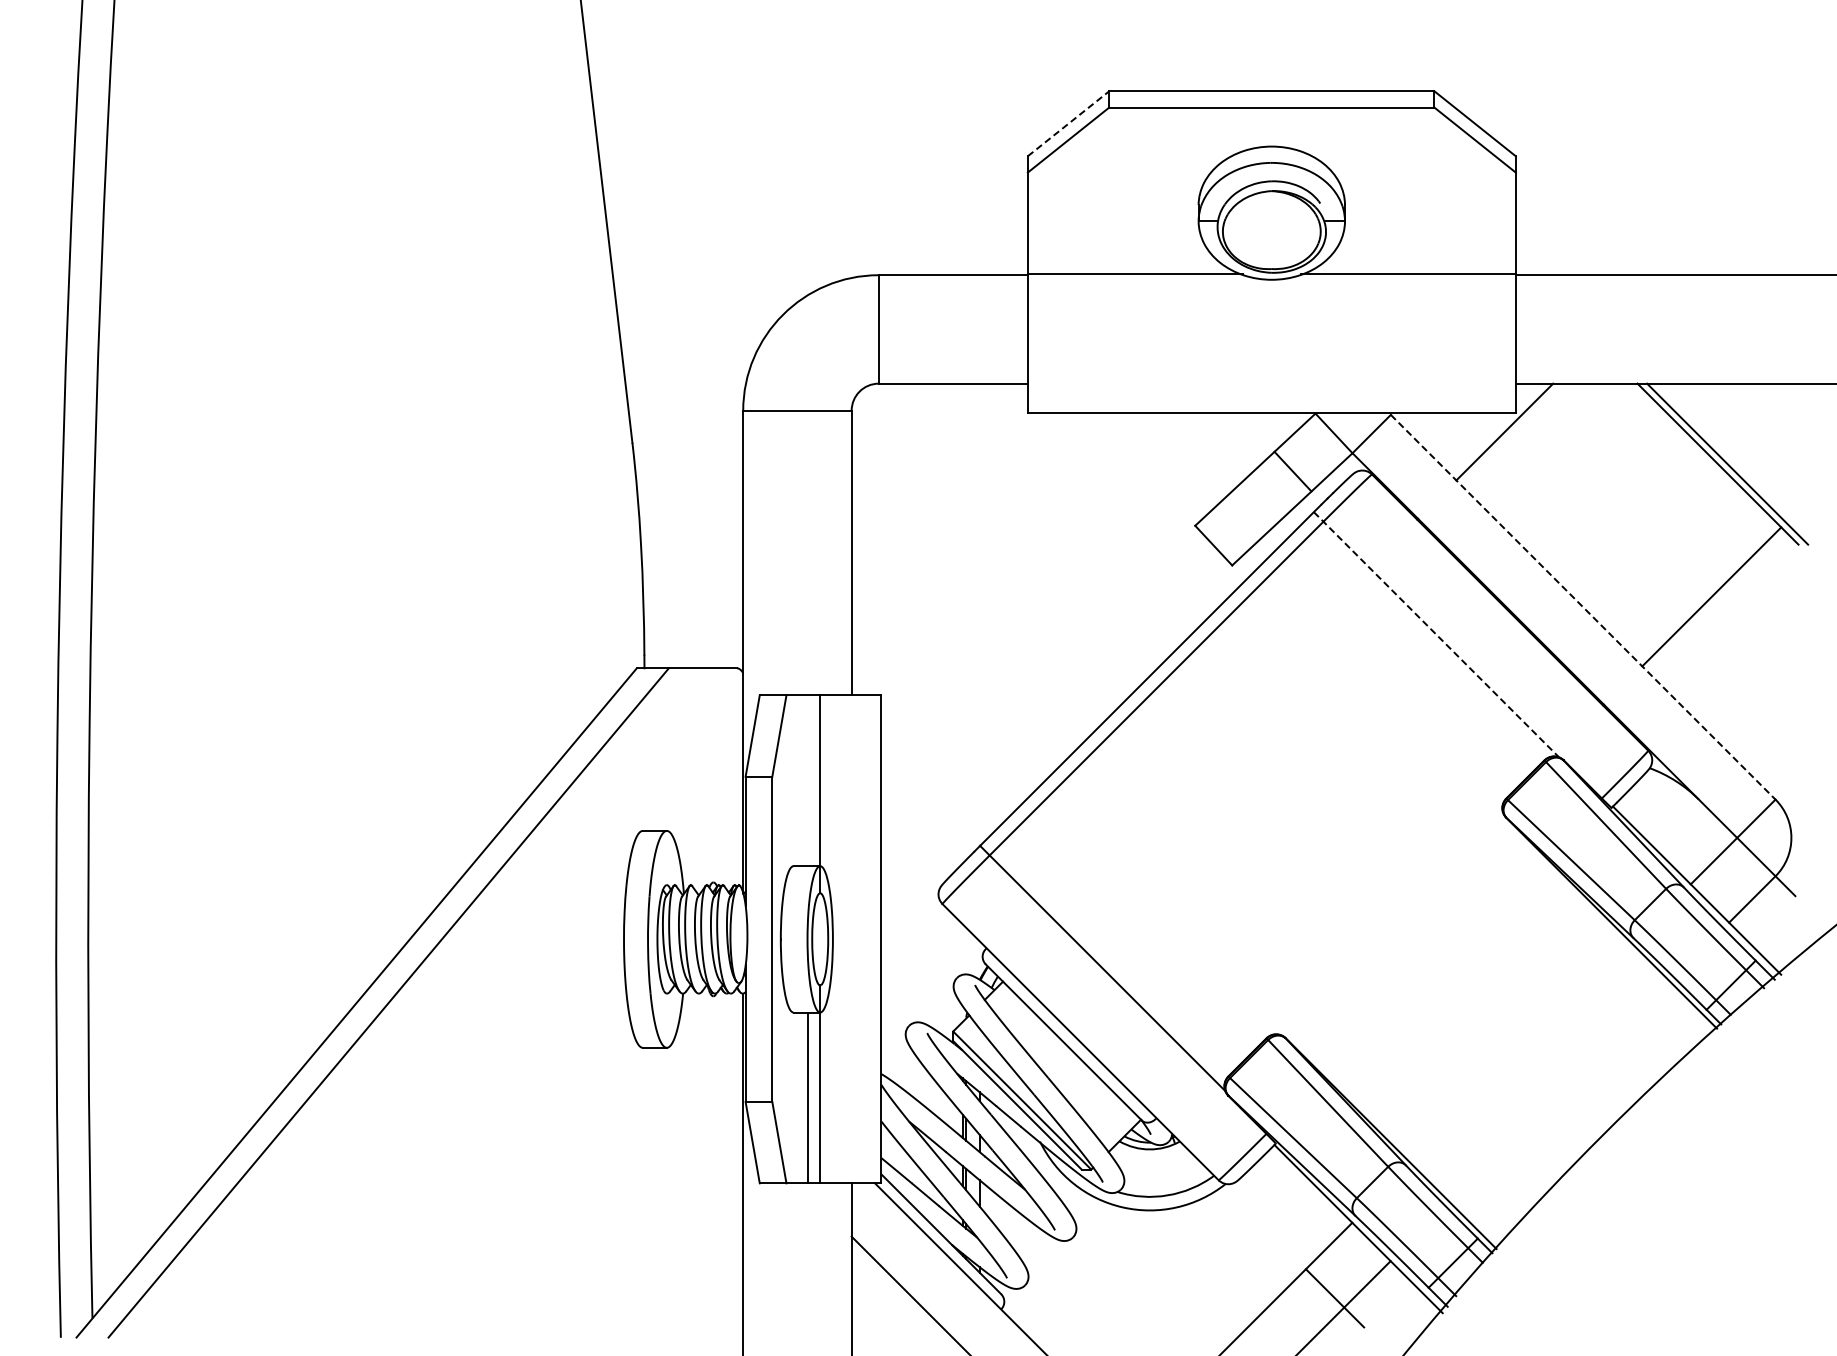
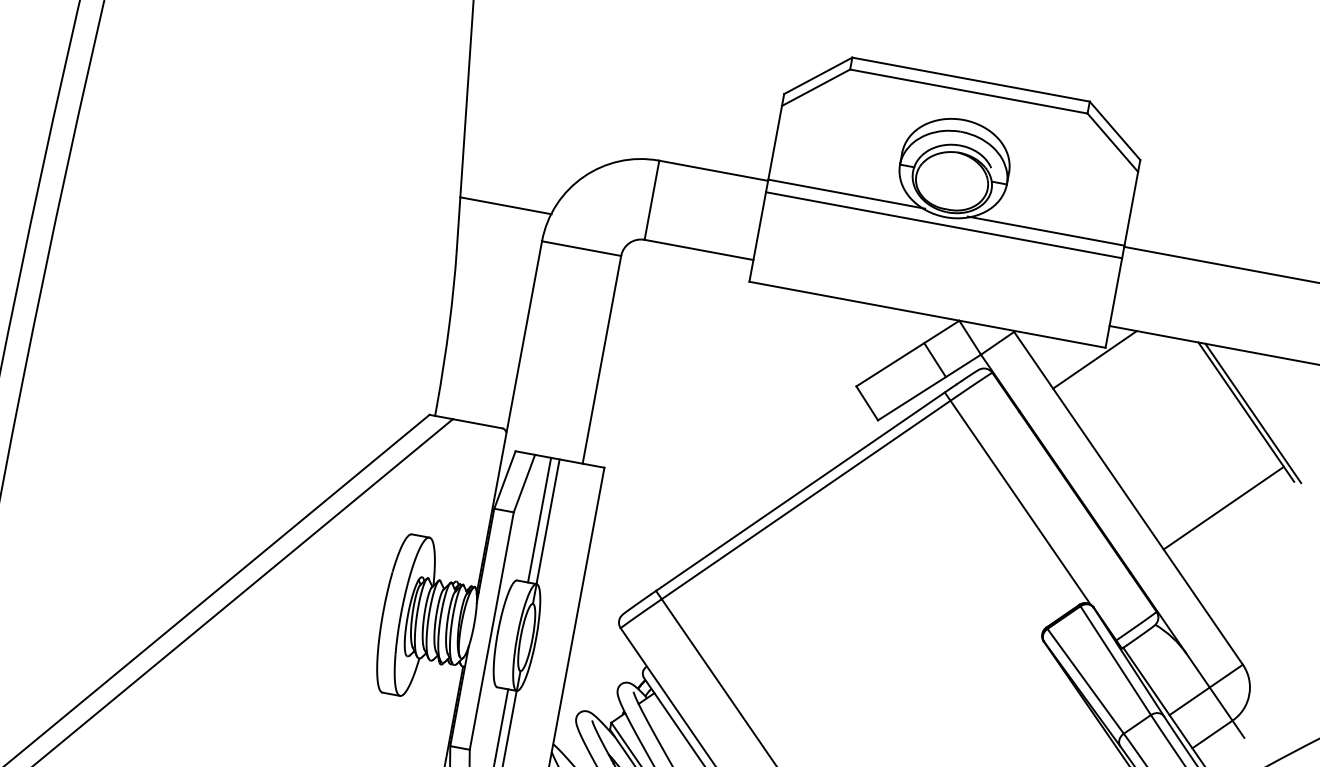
line: (1068, 123) -> (818, 75), dashed -> solid
line: (1271, 290) -> (943, 224), added
line: (686, 372) -> (505, 205), added
line: (1583, 607) -> (1128, 498), dashed -> solid
line: (1436, 635) -> (1017, 499), dashed -> solid
line: (808, 780) -> (539, 519), added

